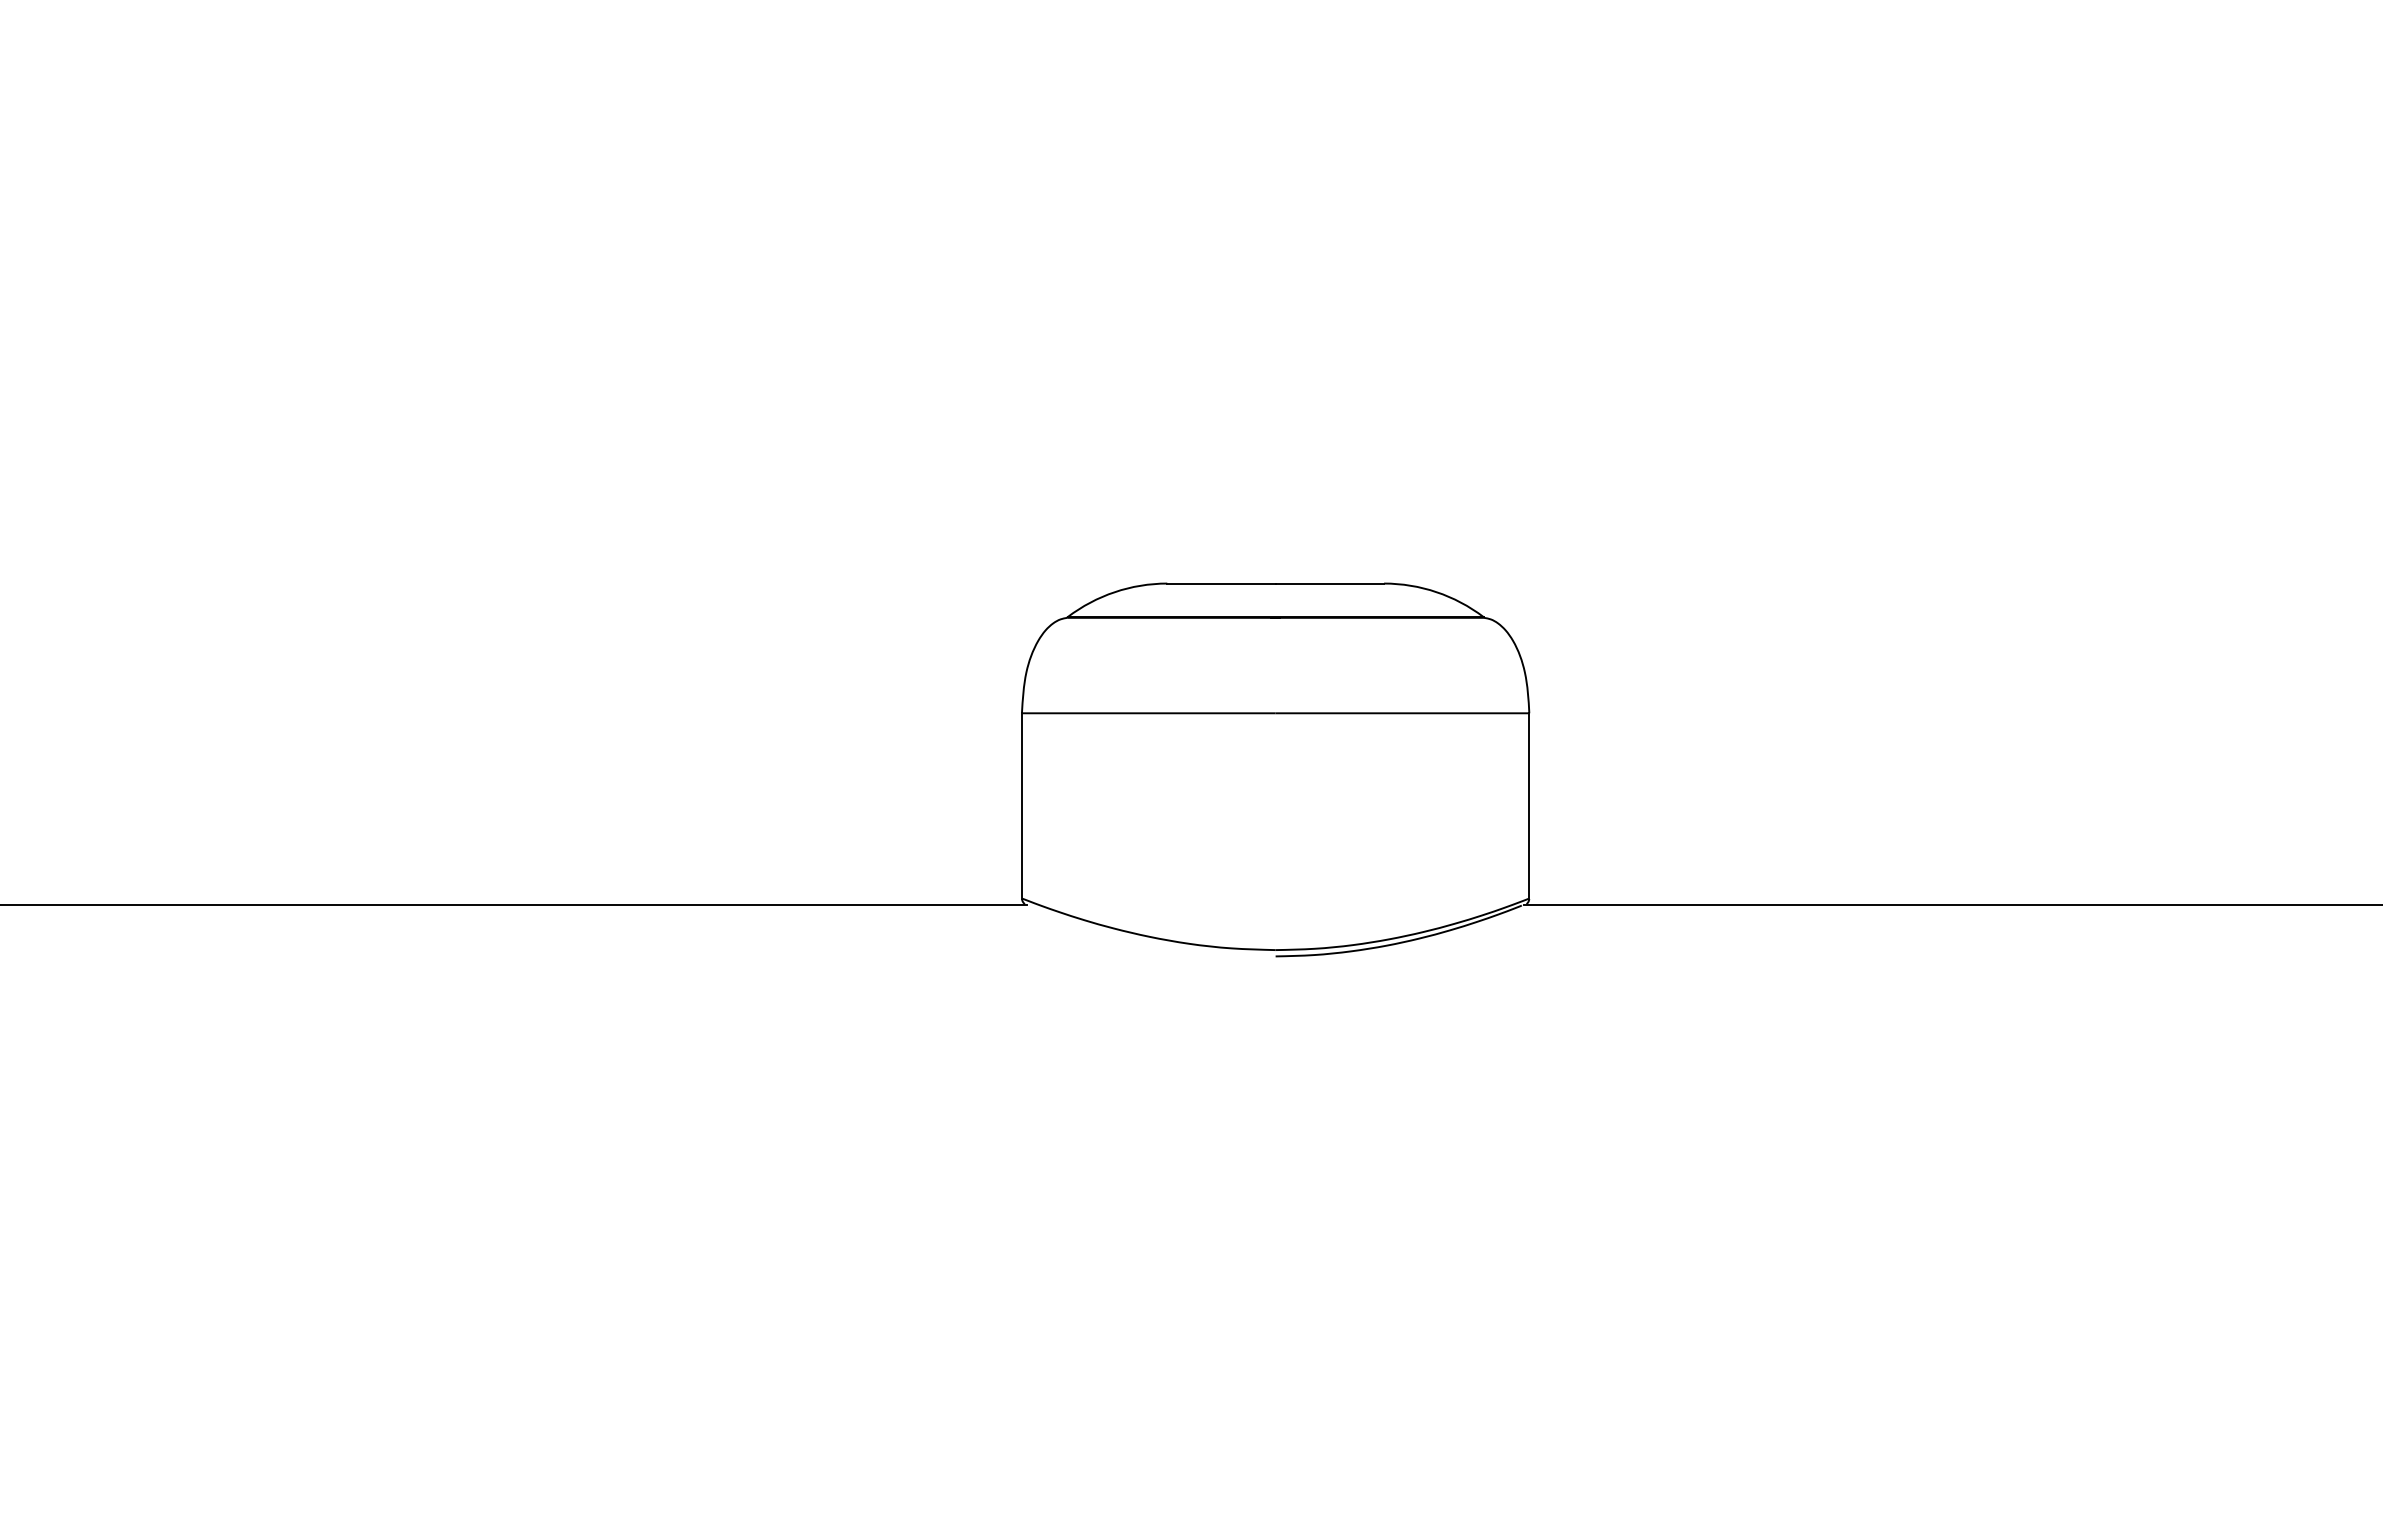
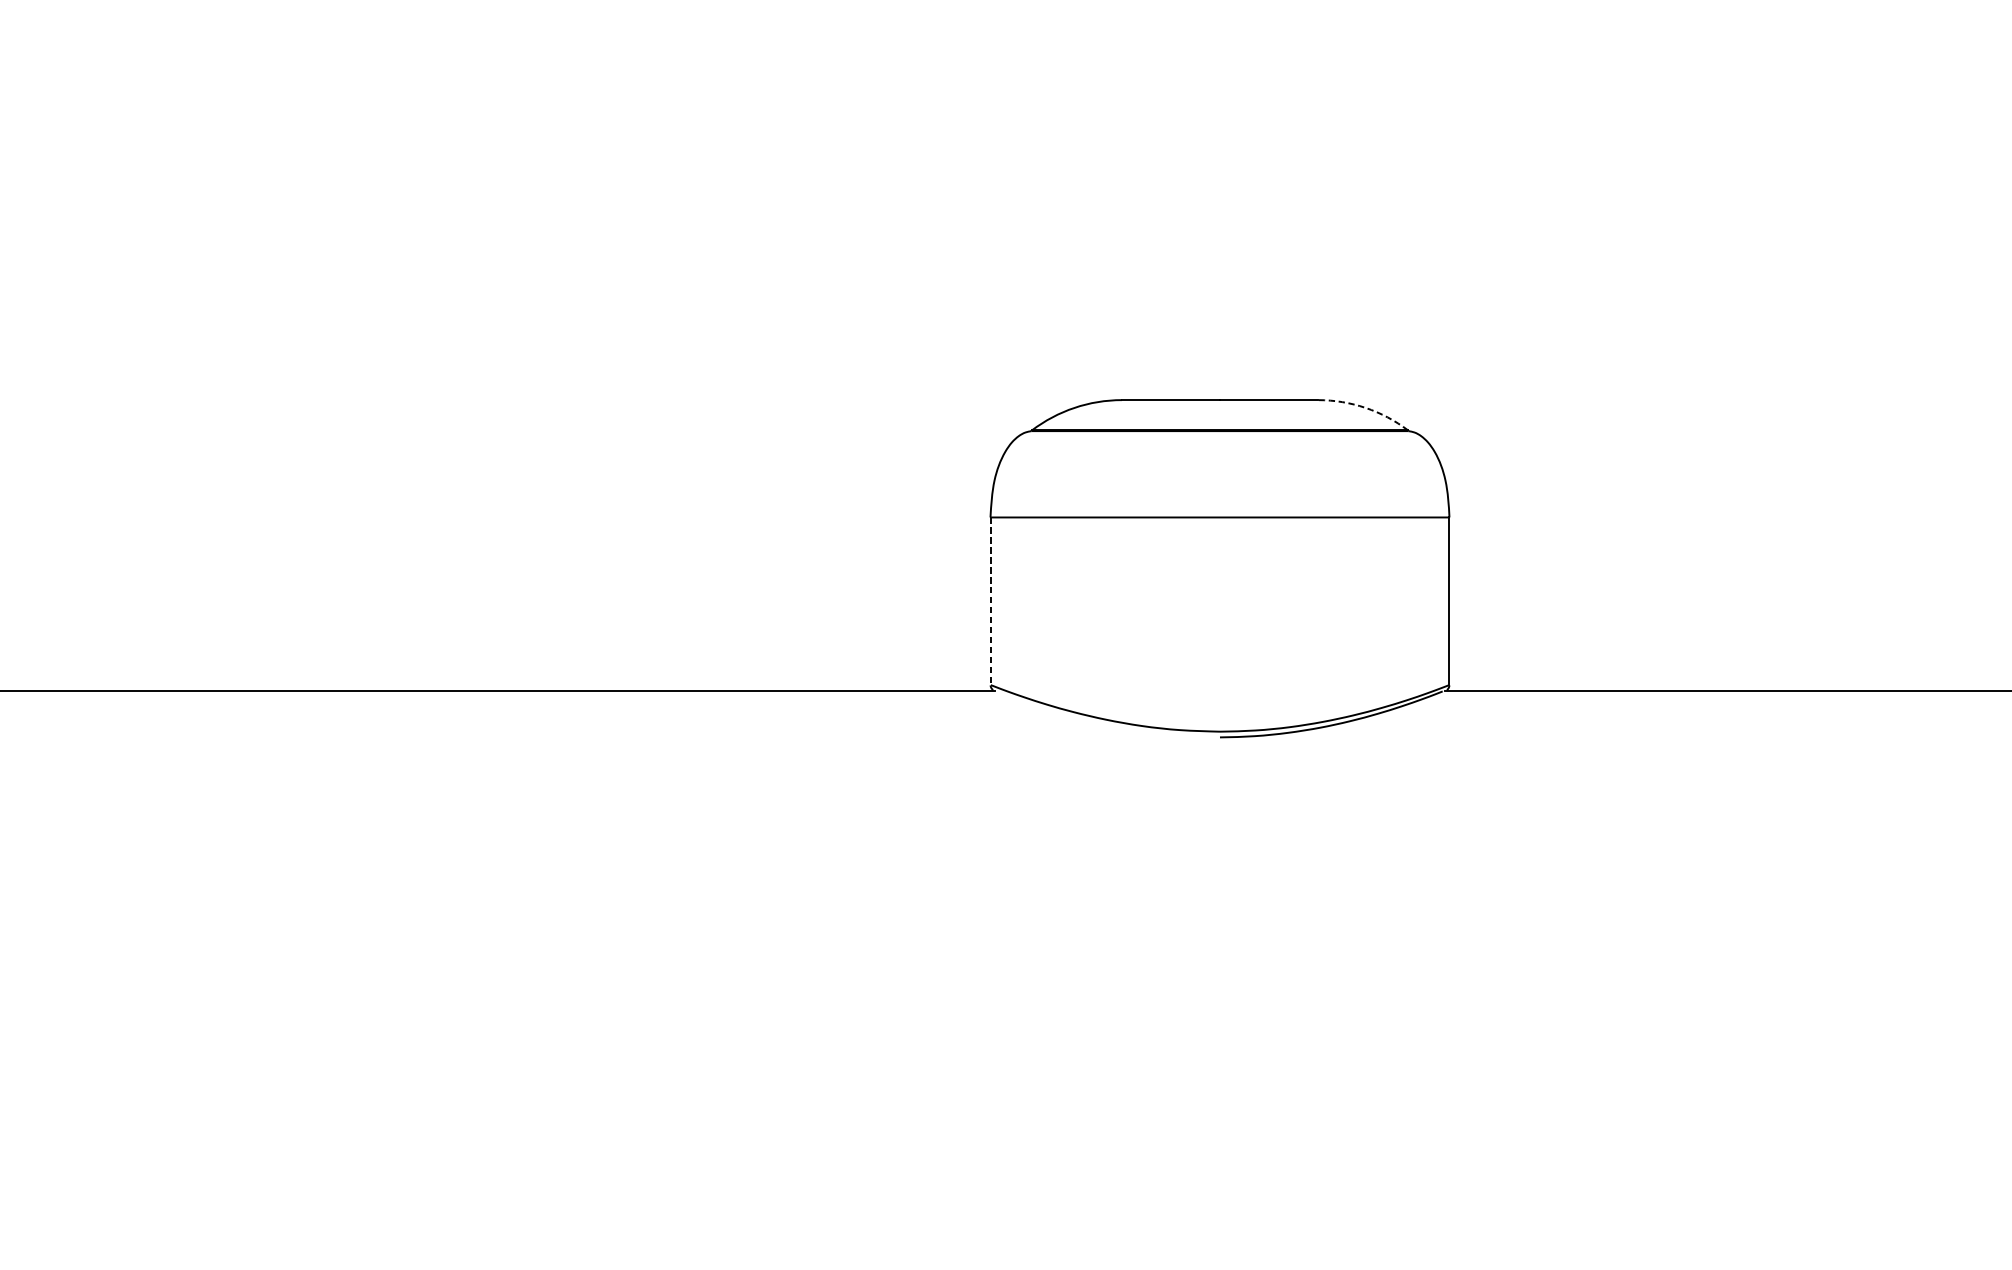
arc: (1436, 592) -> (1365, 408), solid -> dashed
line: (1021, 806) -> (990, 601), solid -> dashed

